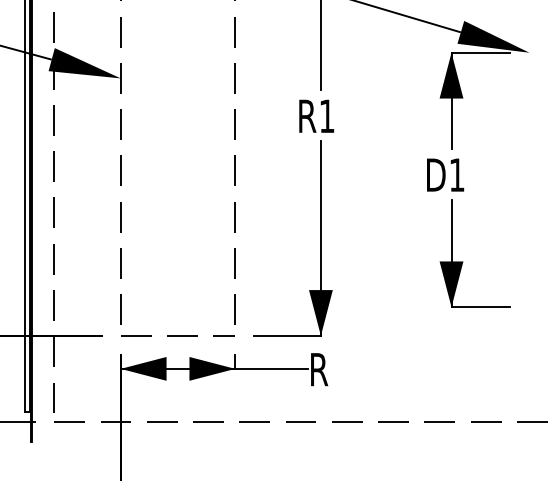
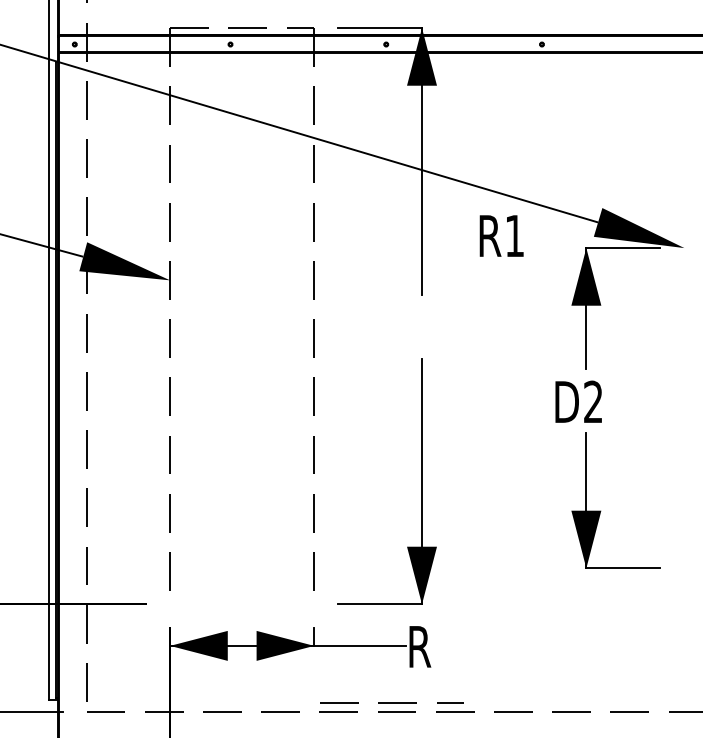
text: (316, 115) -> (501, 235), moved
text: (457, 174) -> (593, 401), D1 -> D2
line: (177, 335) -> (391, 702), moved

